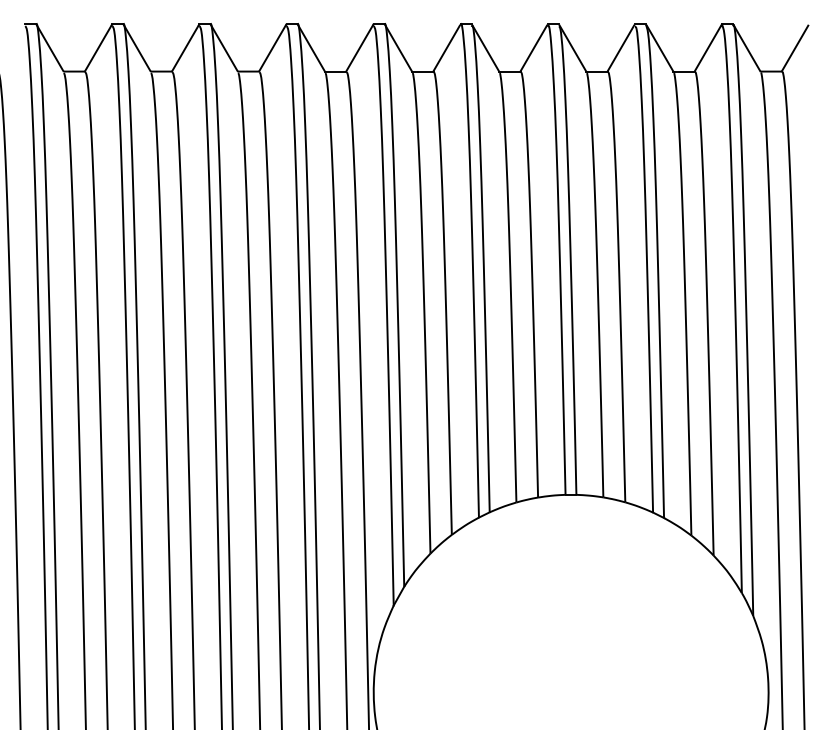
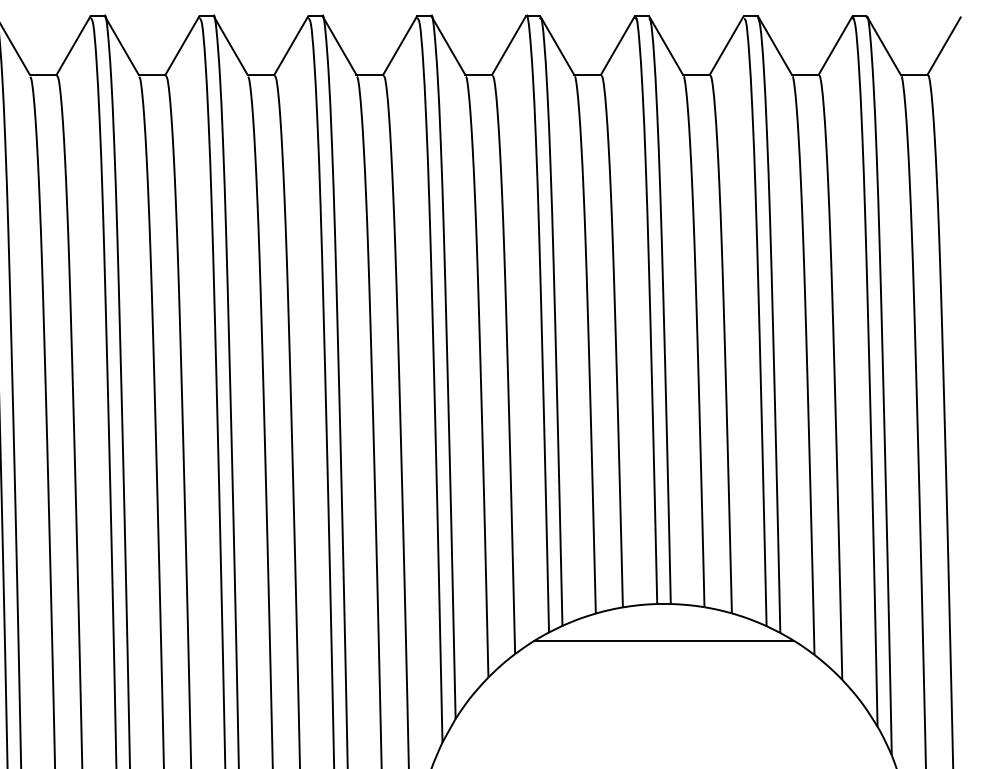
line: (570, 524) -> (663, 641), added

